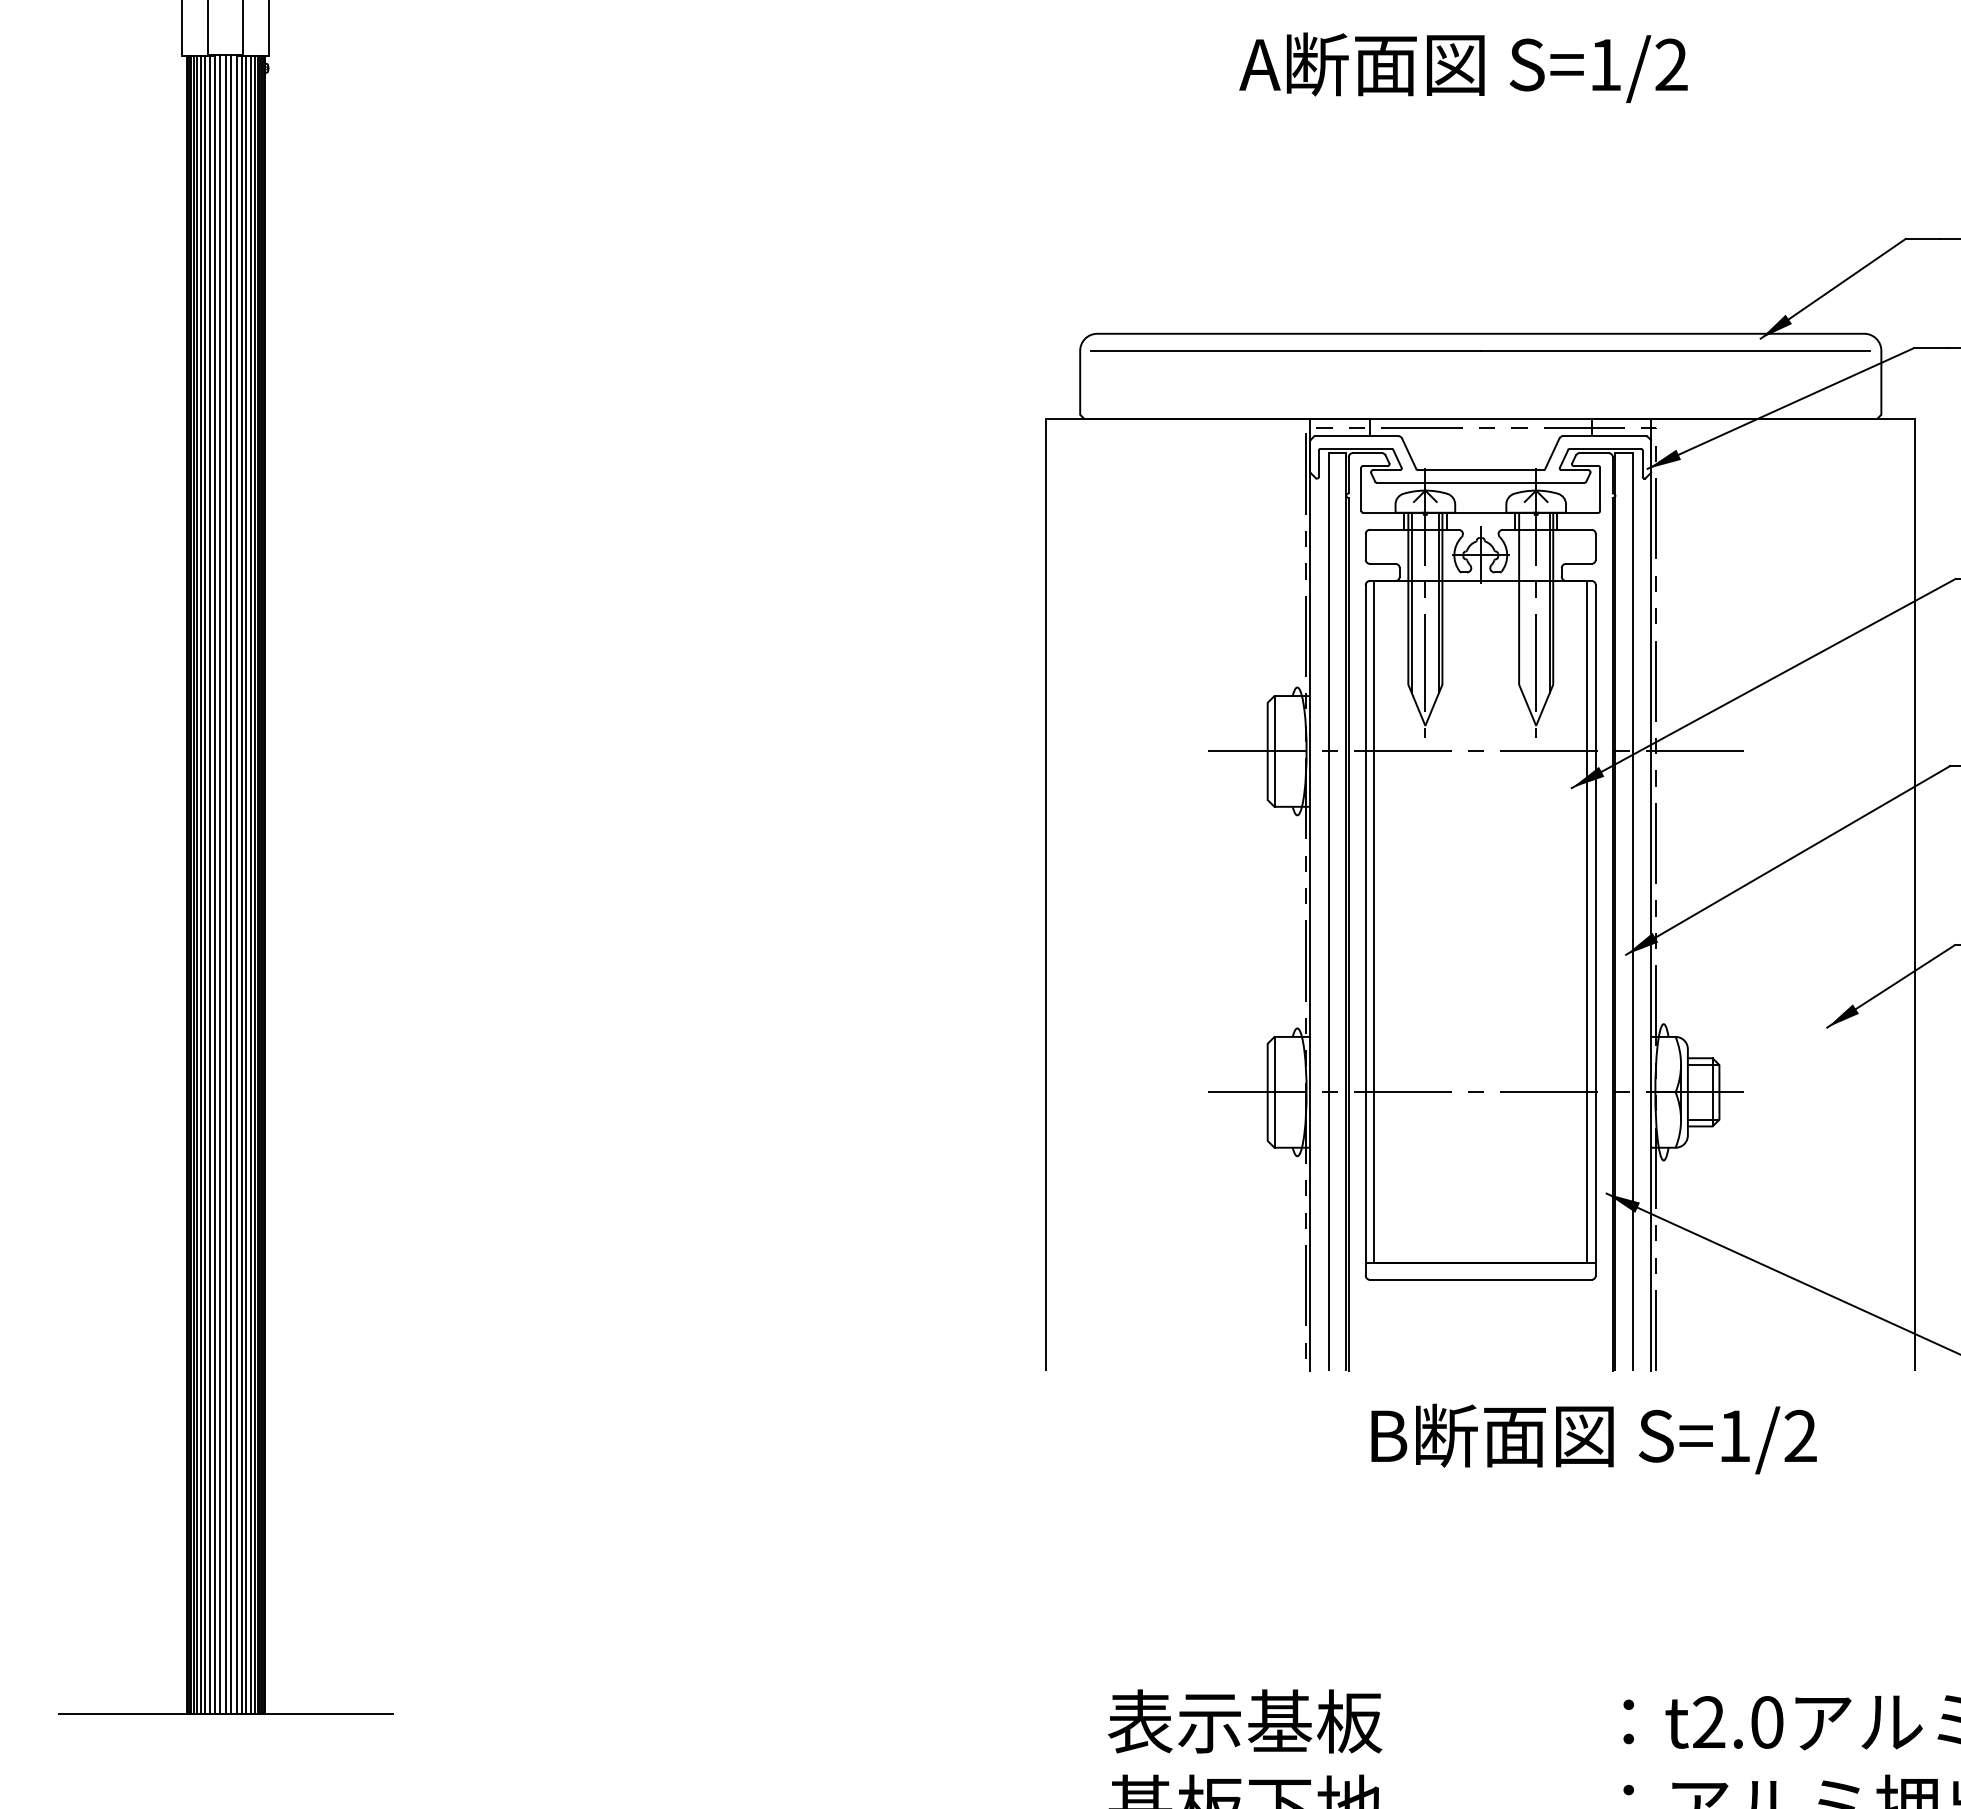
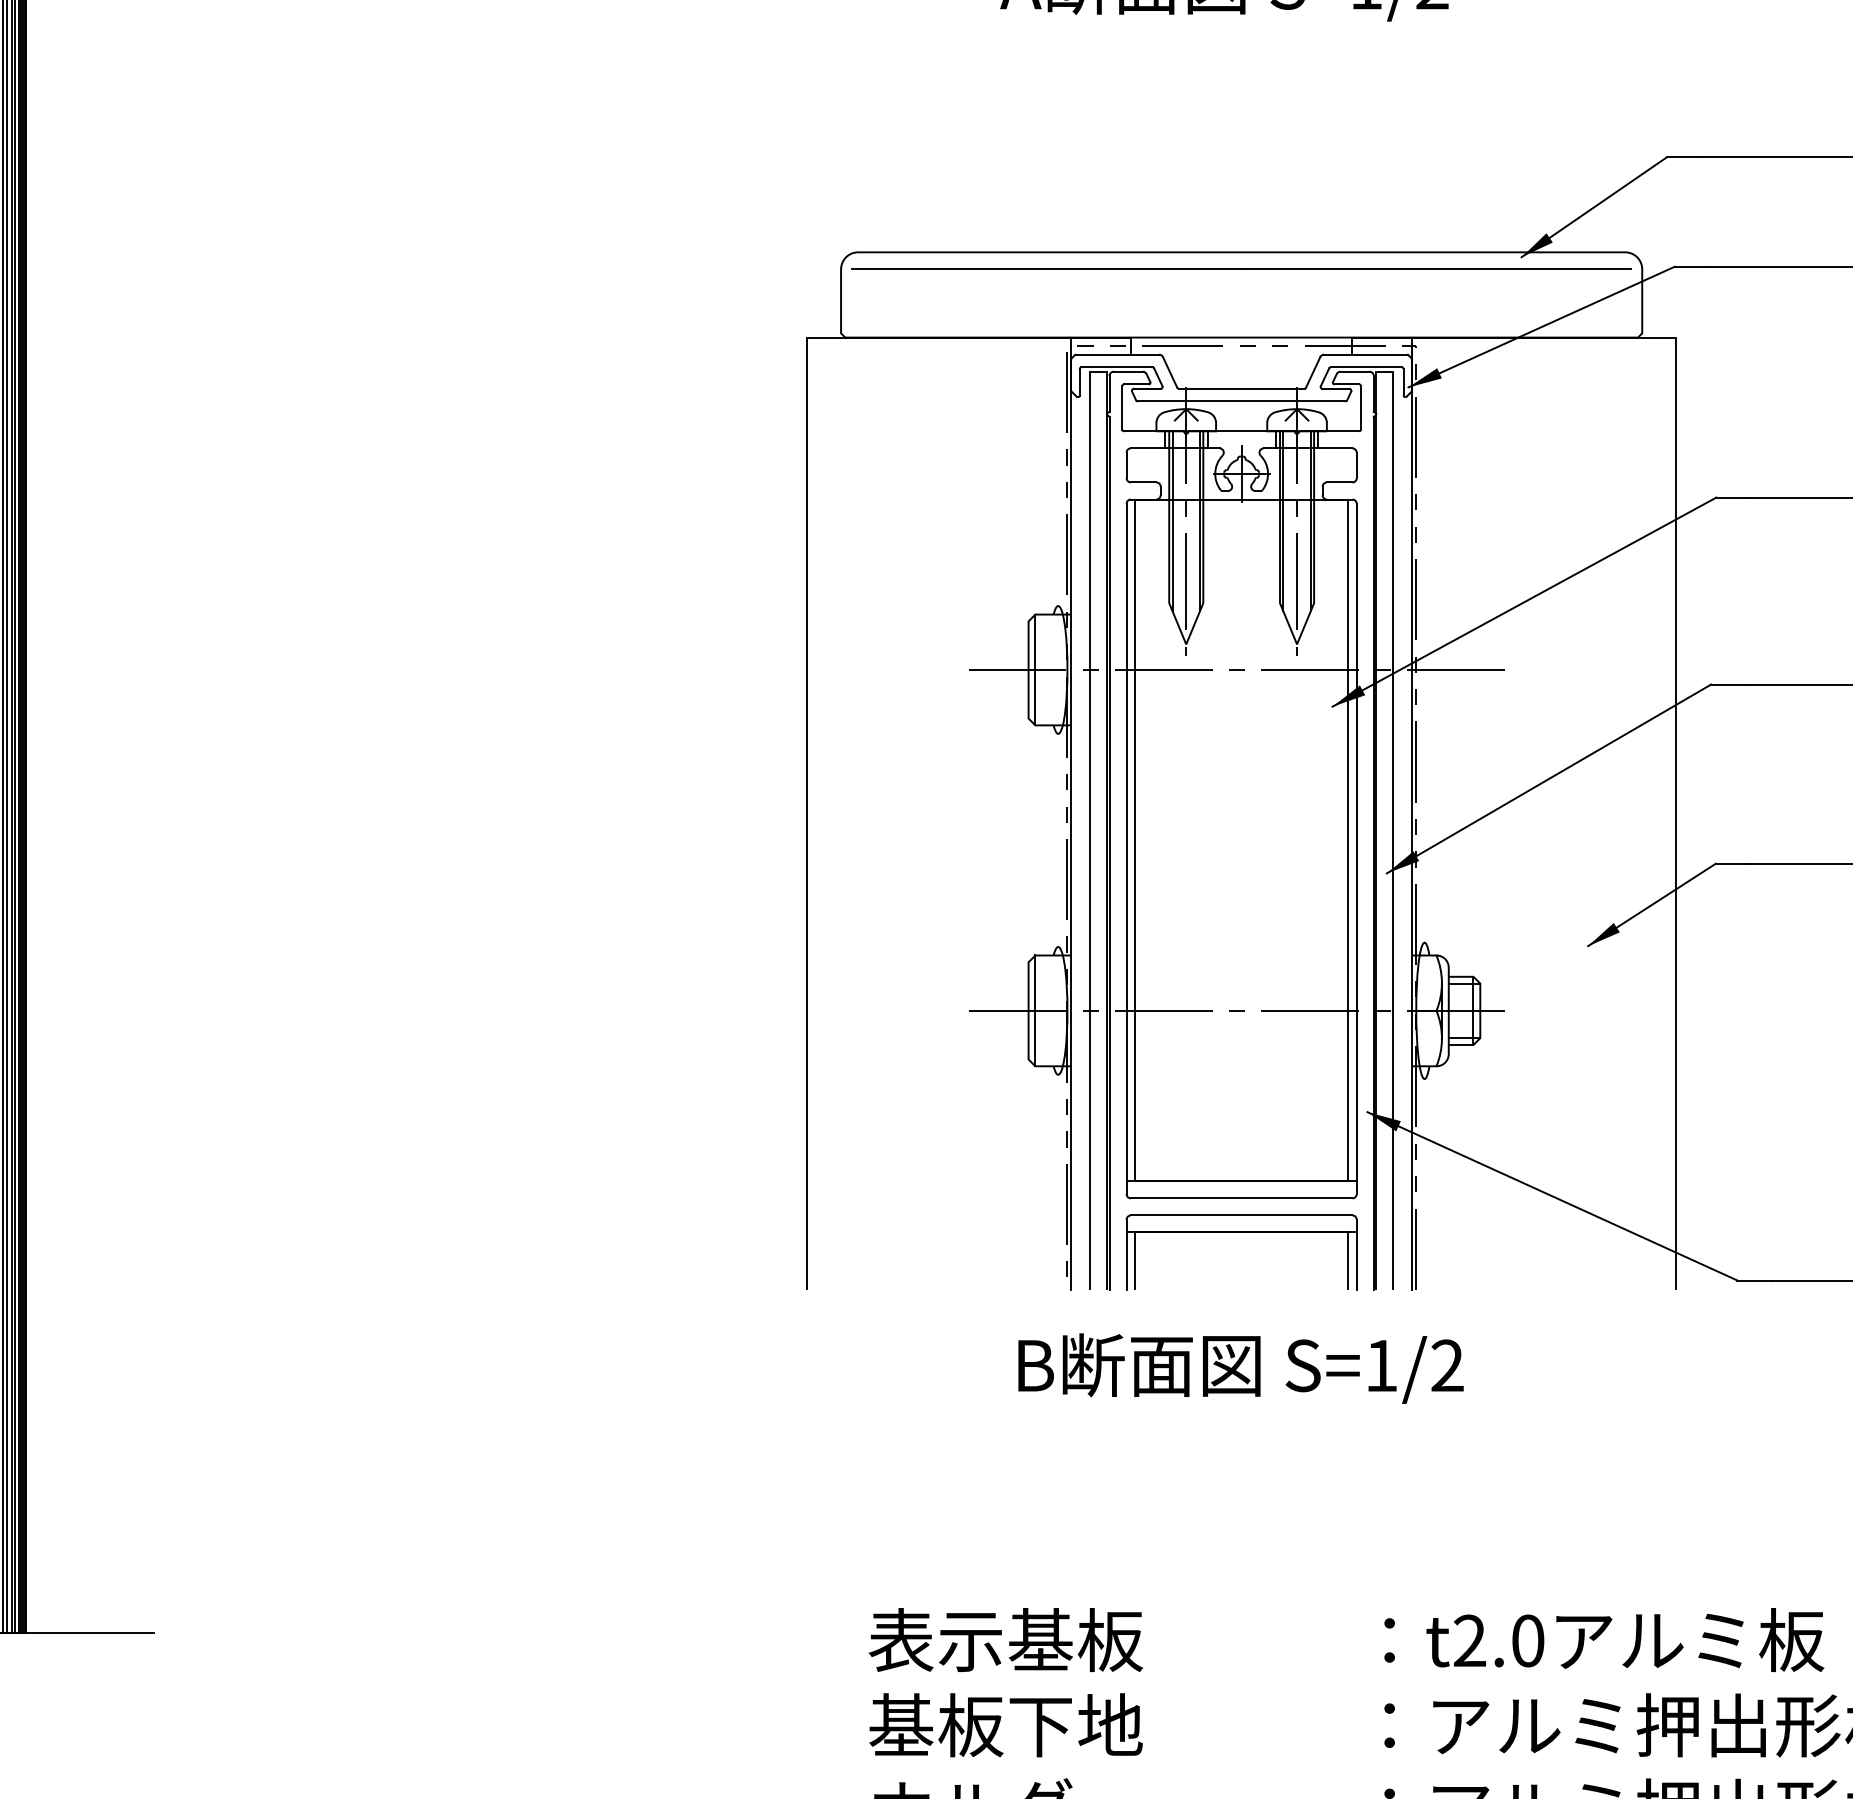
line: (1522, 602) -> (1283, 521), added
part: (1480, 1314) -> (1241, 1233), added
text: (1593, 1438) -> (1240, 1368), moved

